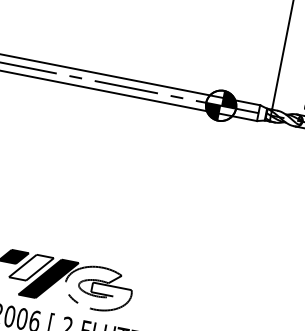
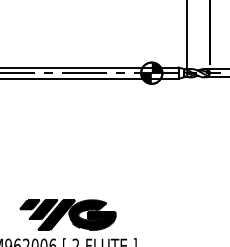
fill: (31, 267) -> (43, 209), added
fill: (98, 289) -> (92, 215), added

